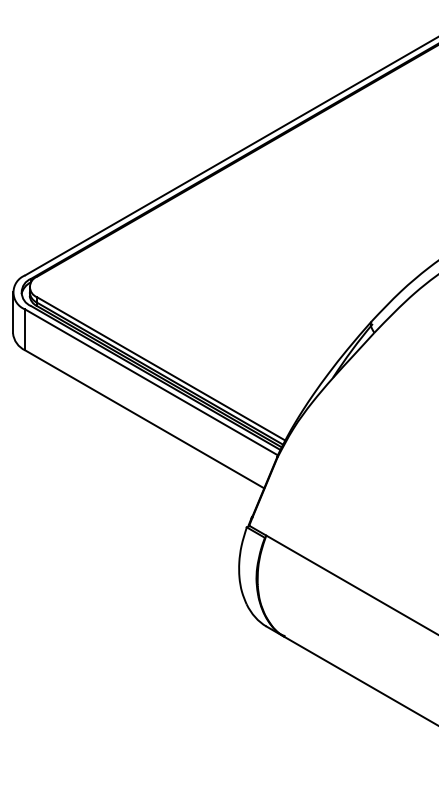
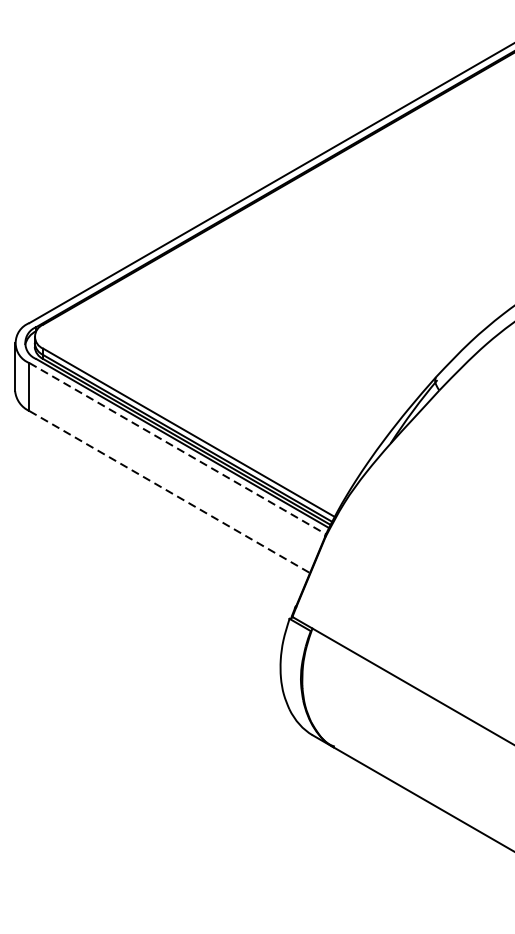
line: (151, 382) -> (177, 448), solid -> dashed
line: (144, 419) -> (169, 492), solid -> dashed

